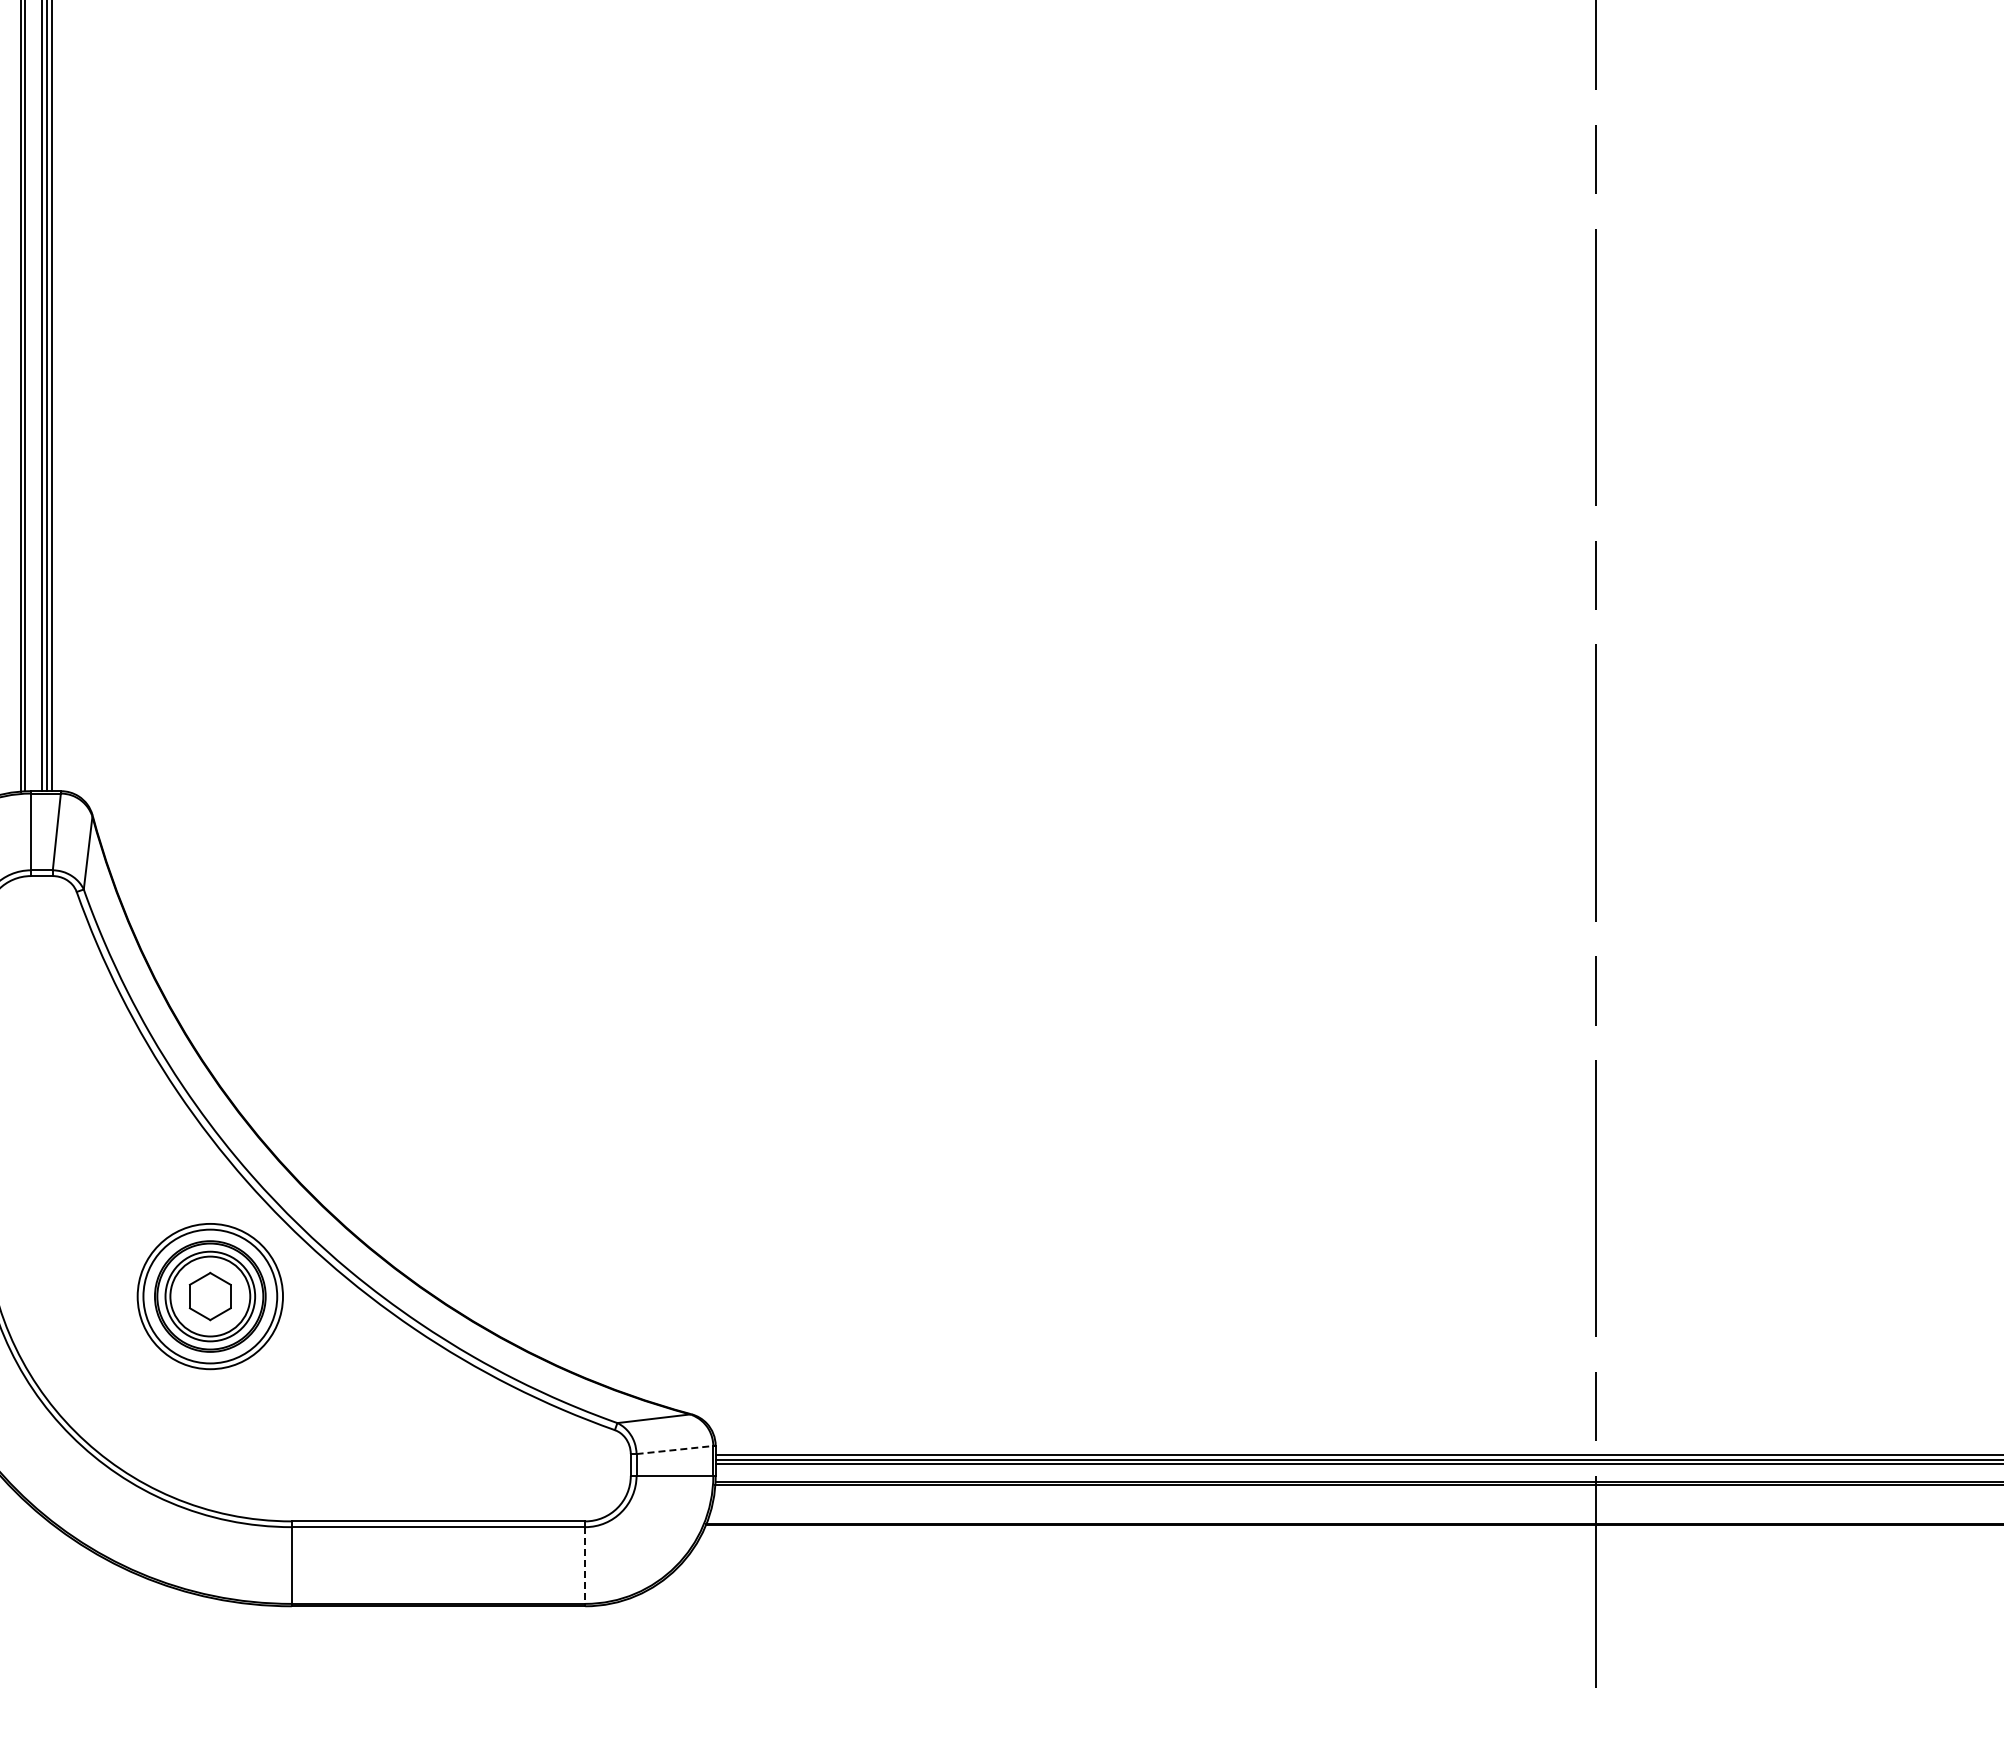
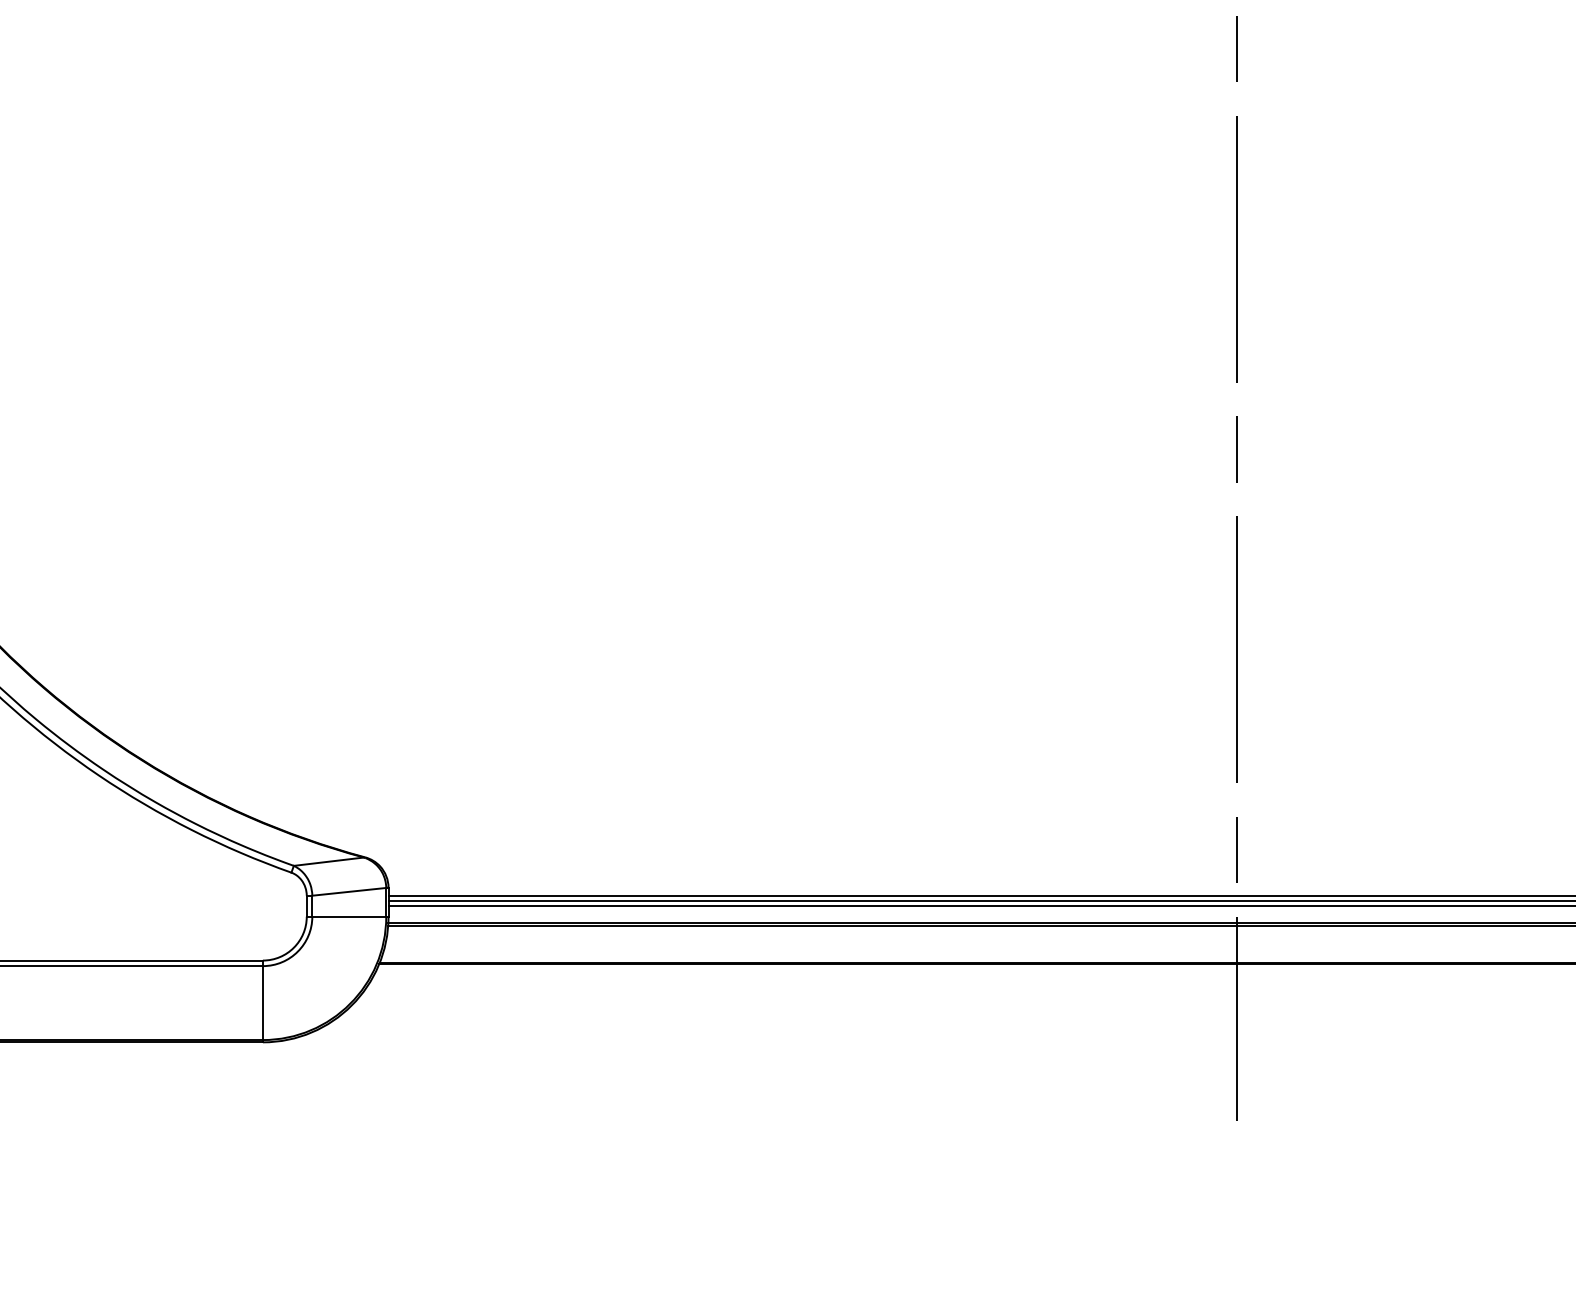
line: (674, 1450) -> (348, 892), dashed -> solid
line: (585, 1566) -> (263, 1004), dashed -> solid

